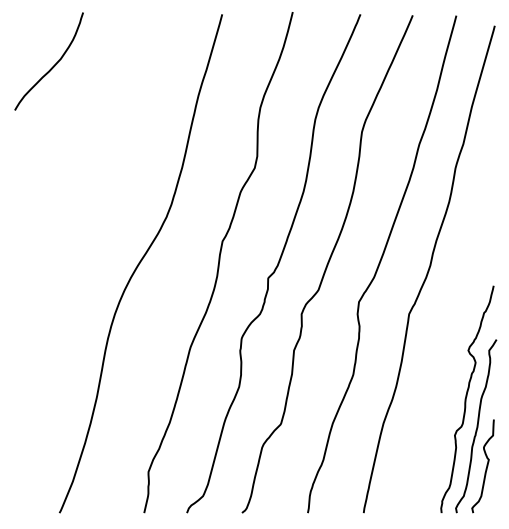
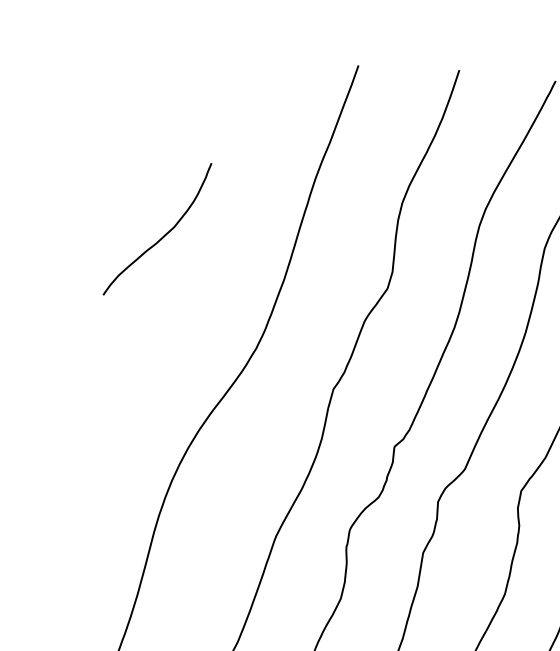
curve: (53, 65) -> (163, 235), moved

